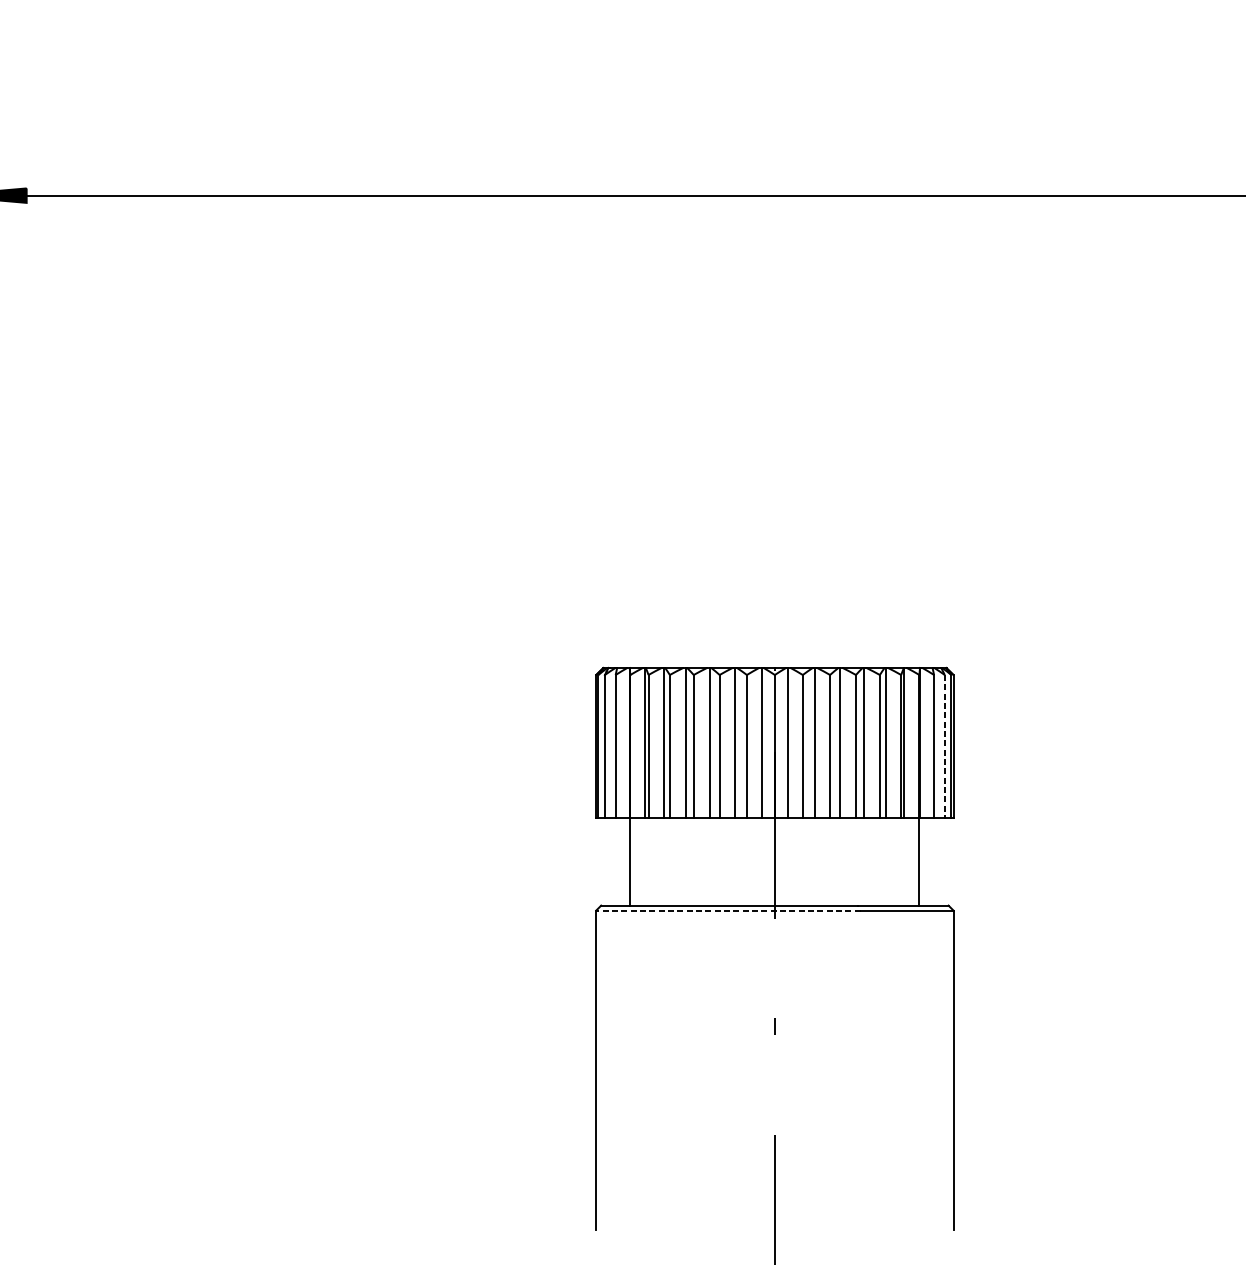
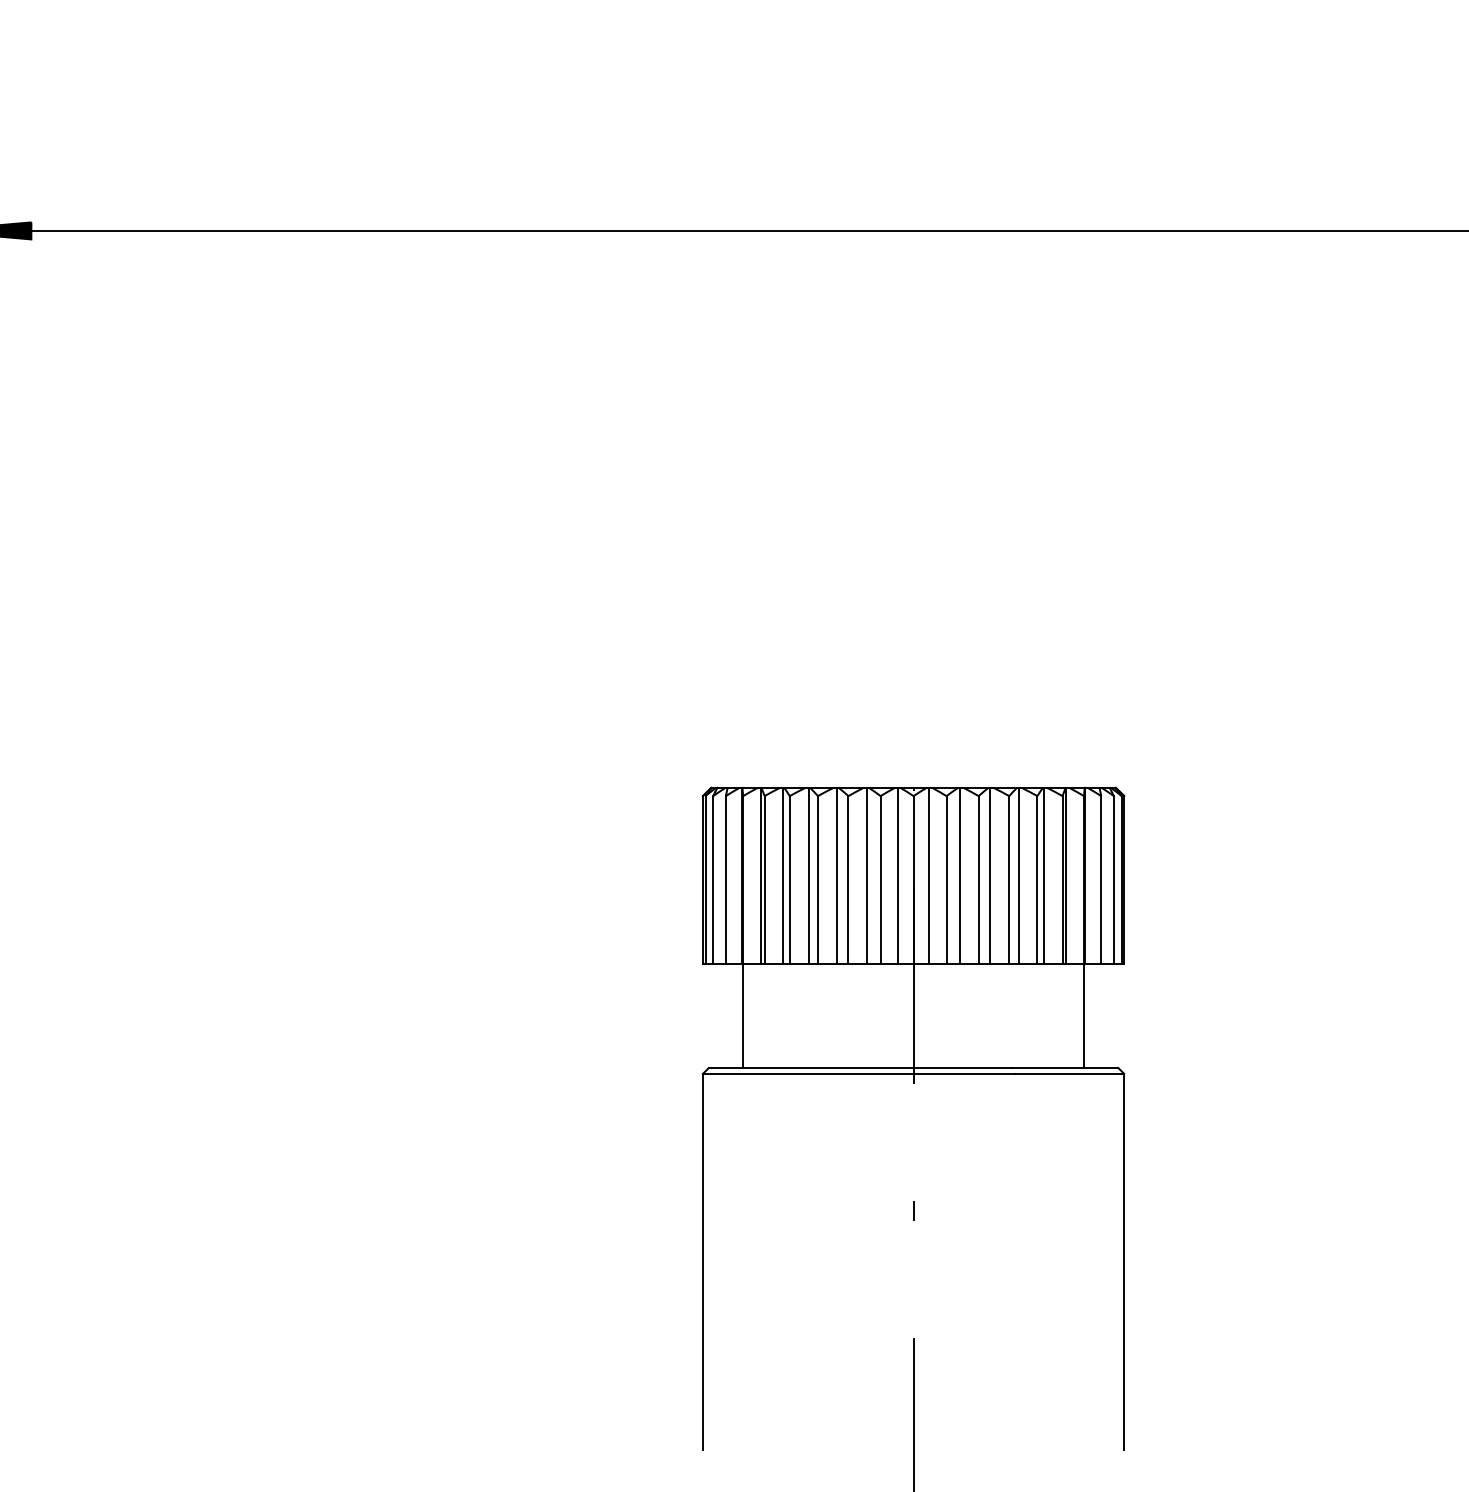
line: (944, 746) -> (1113, 880), dashed -> solid
line: (728, 910) -> (858, 1073), dashed -> solid

